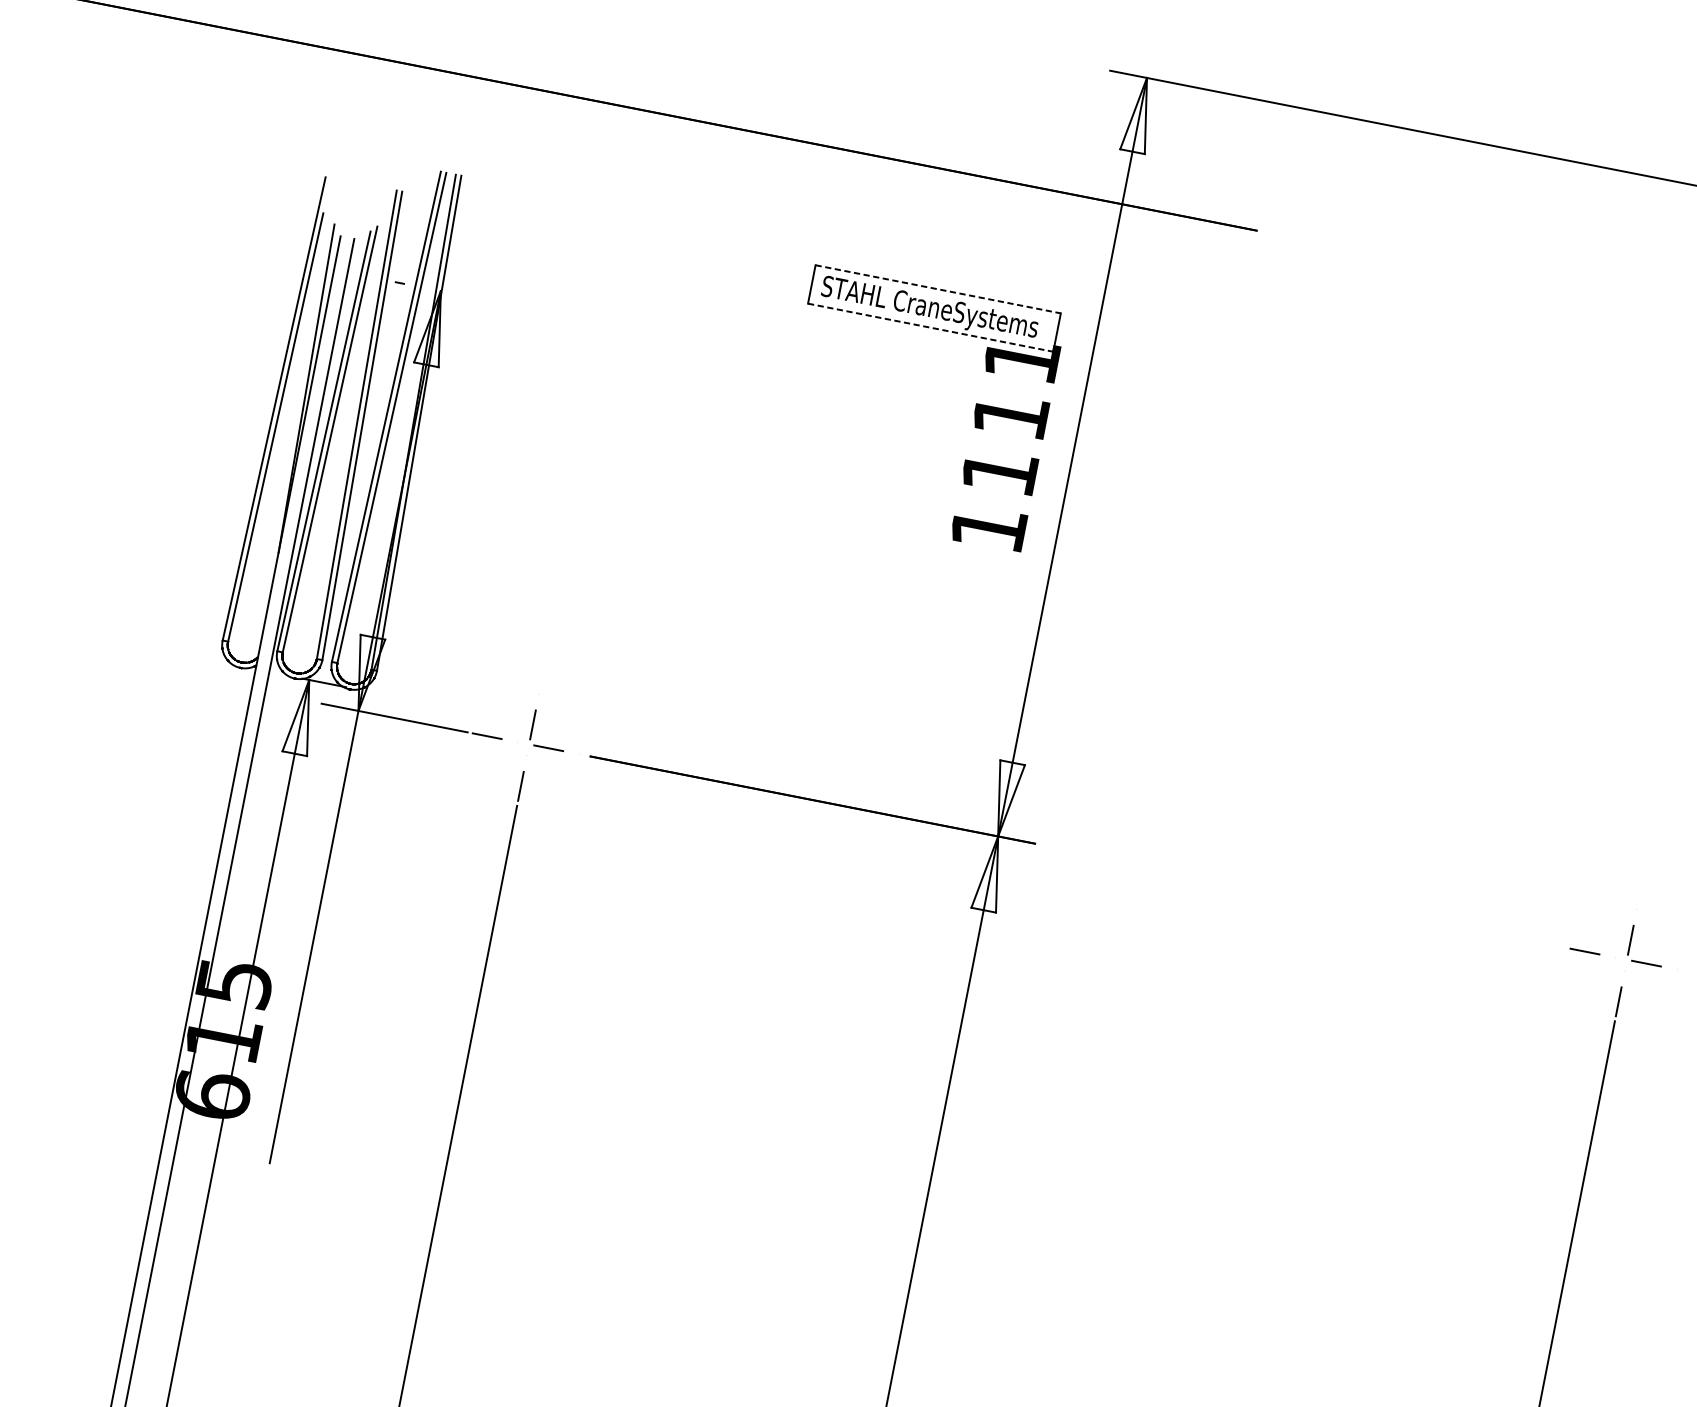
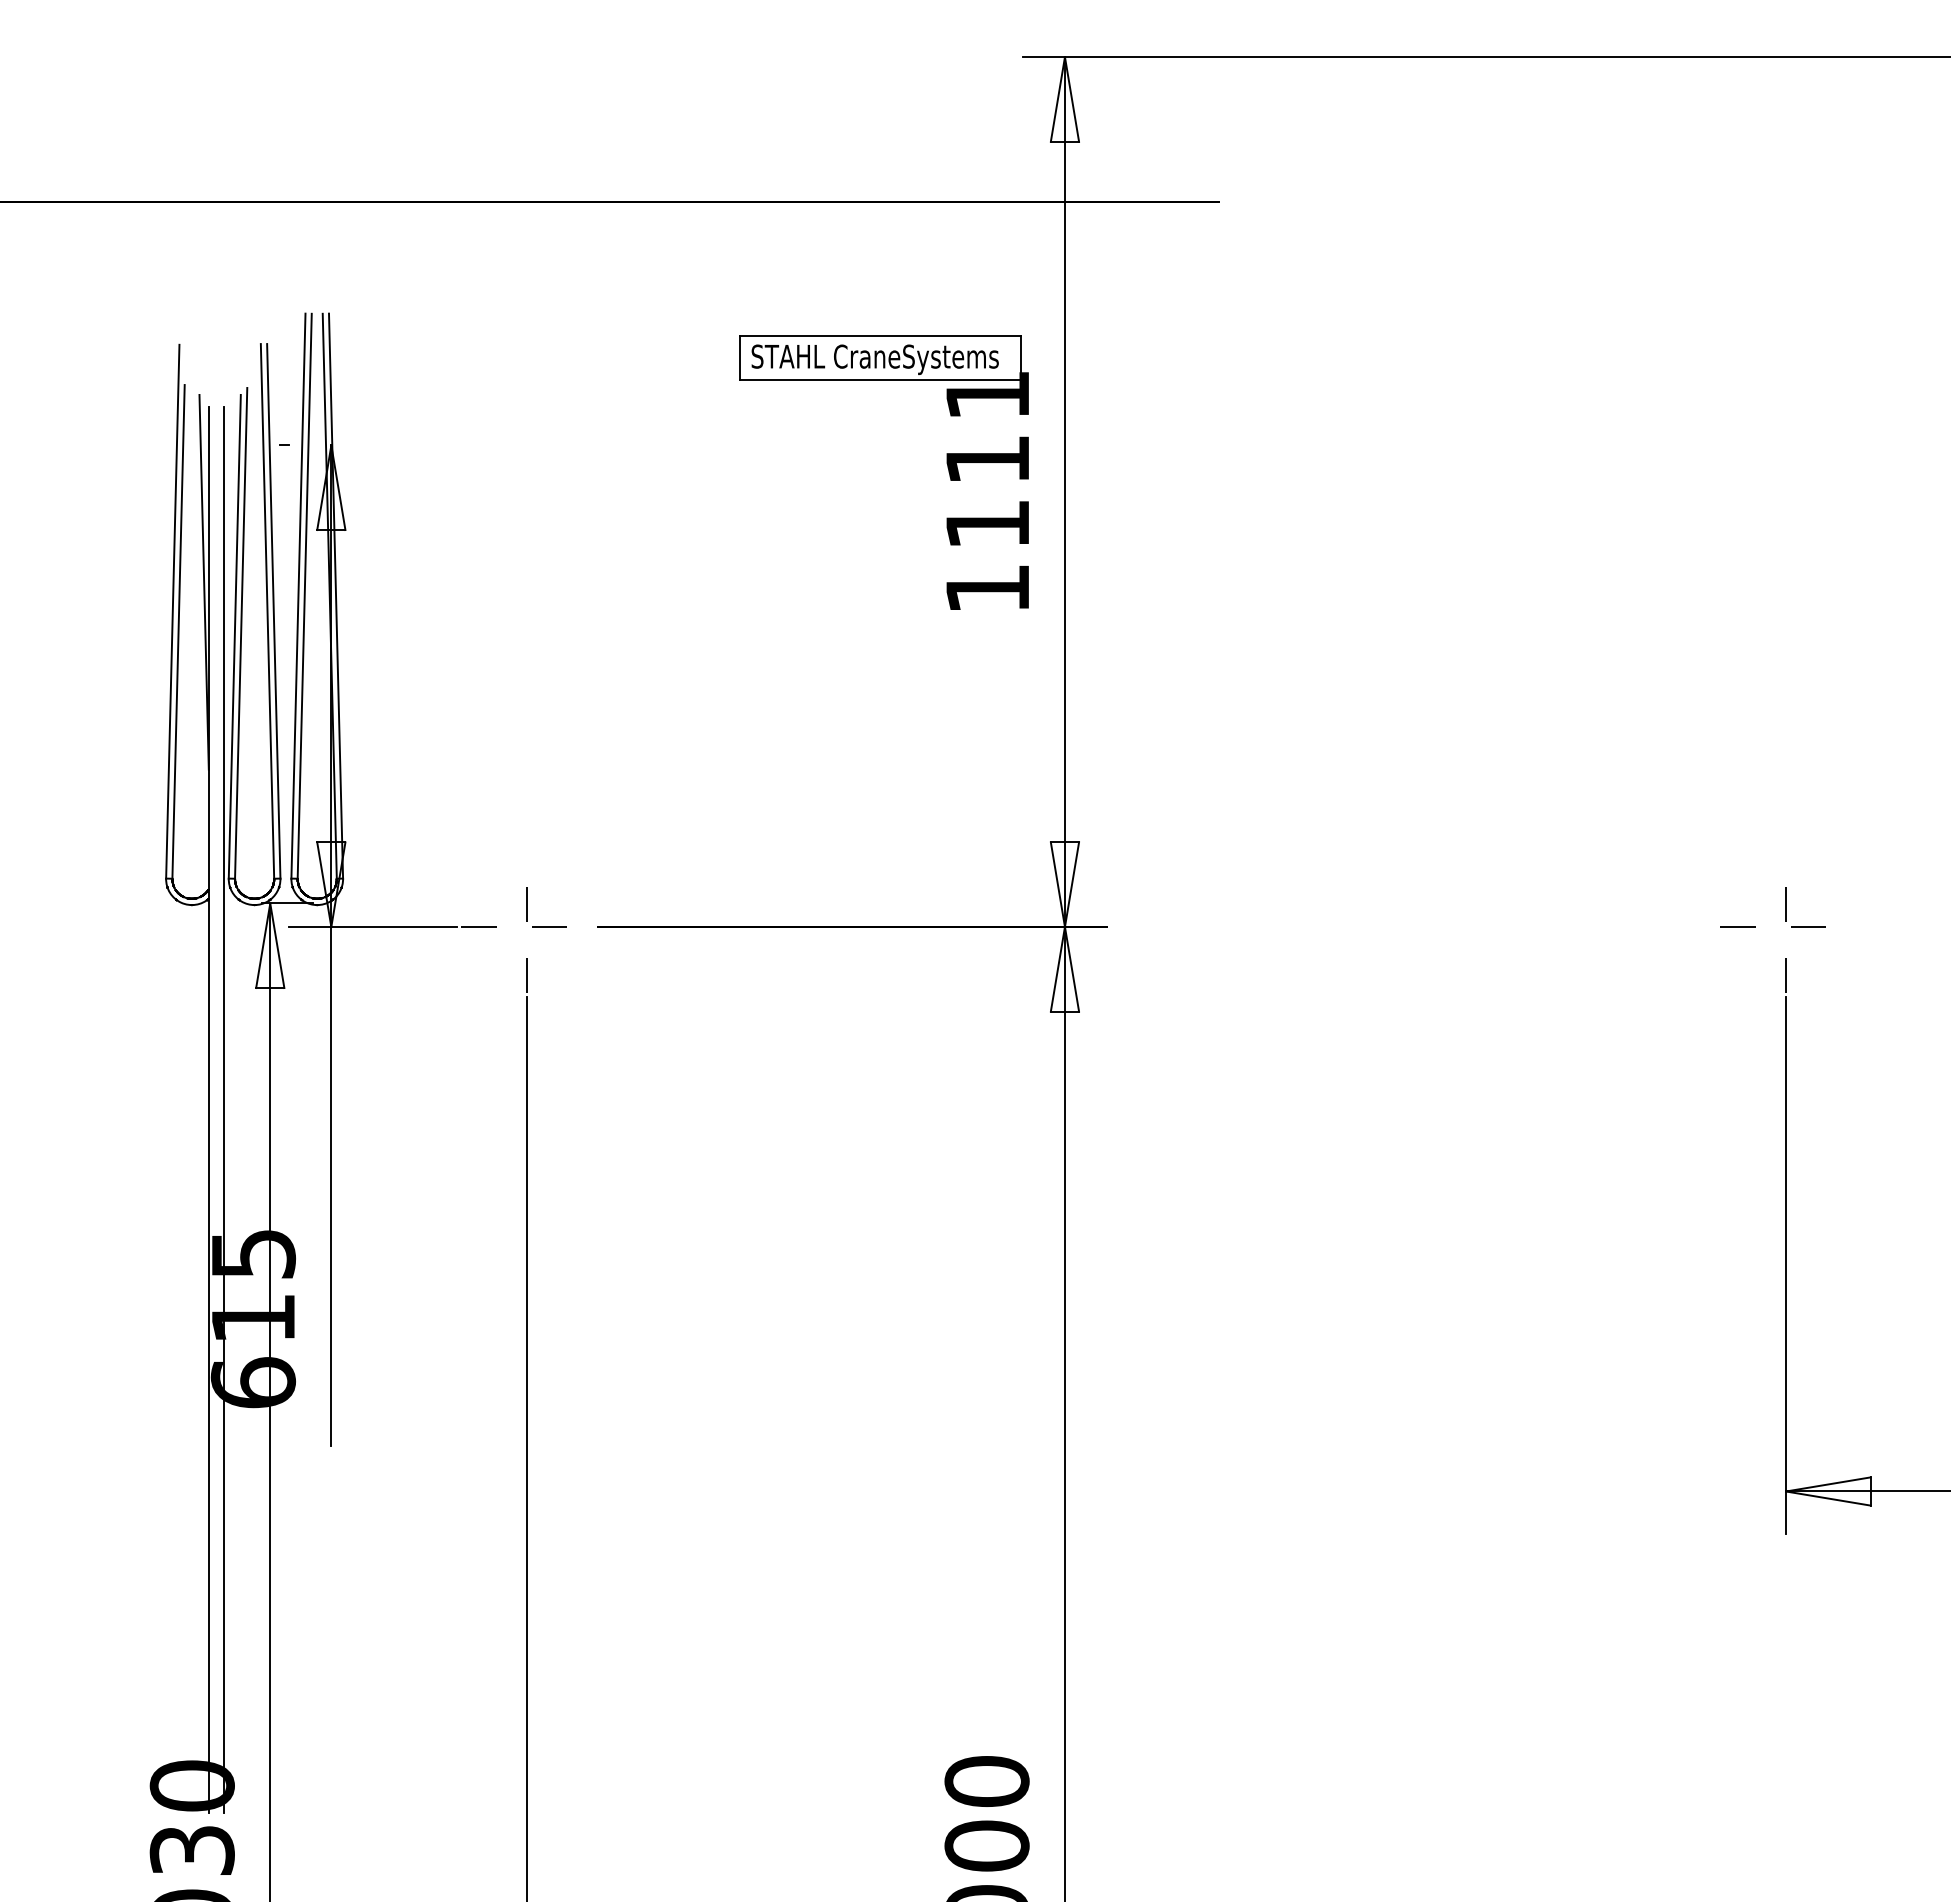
line: (938, 289) -> (880, 335), dashed -> solid
line: (931, 327) -> (880, 379), dashed -> solid

